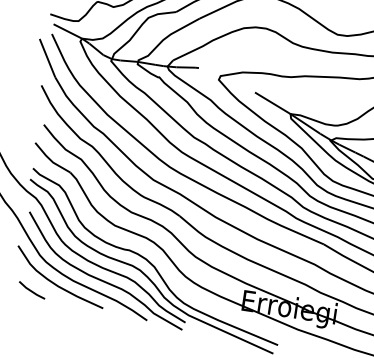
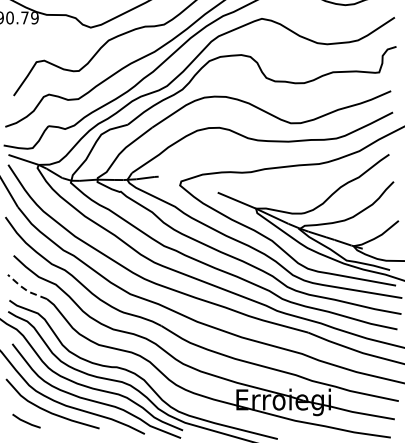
line: (50, 159) -> (25, 289), solid -> dashed

